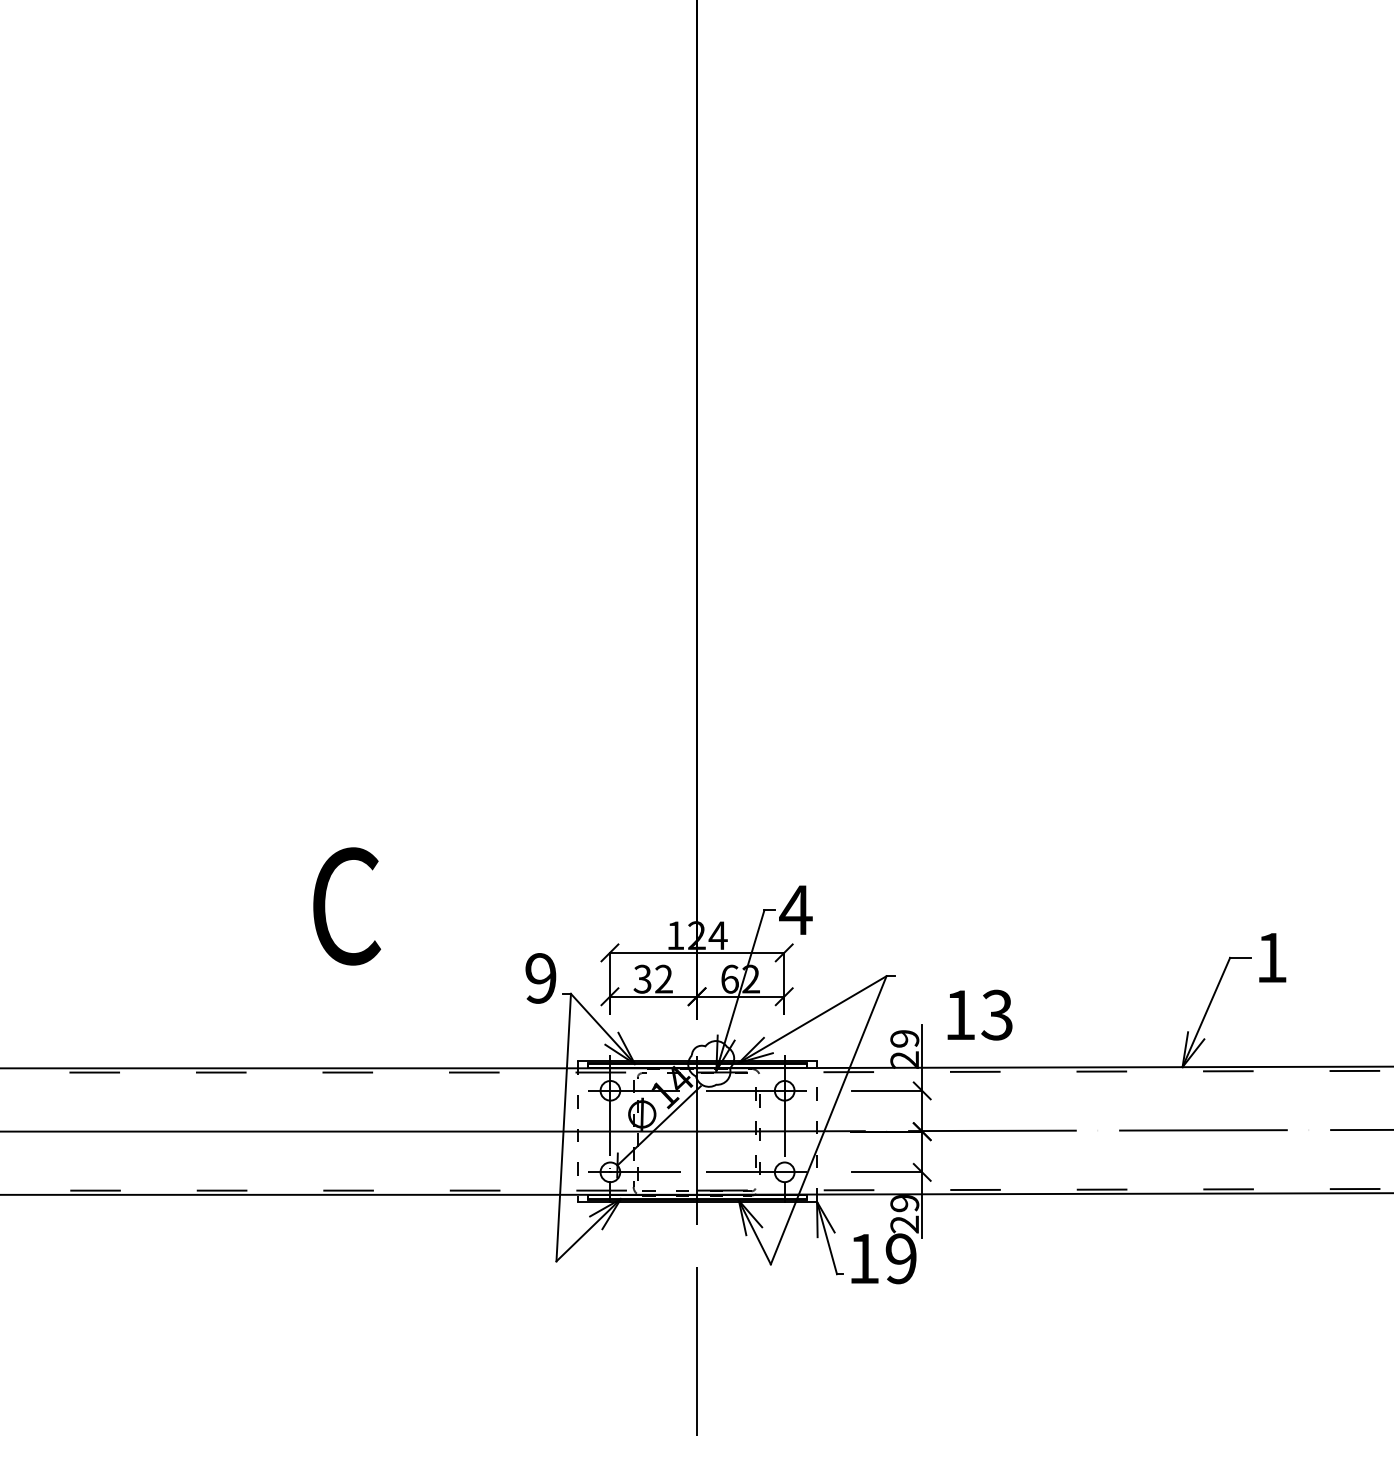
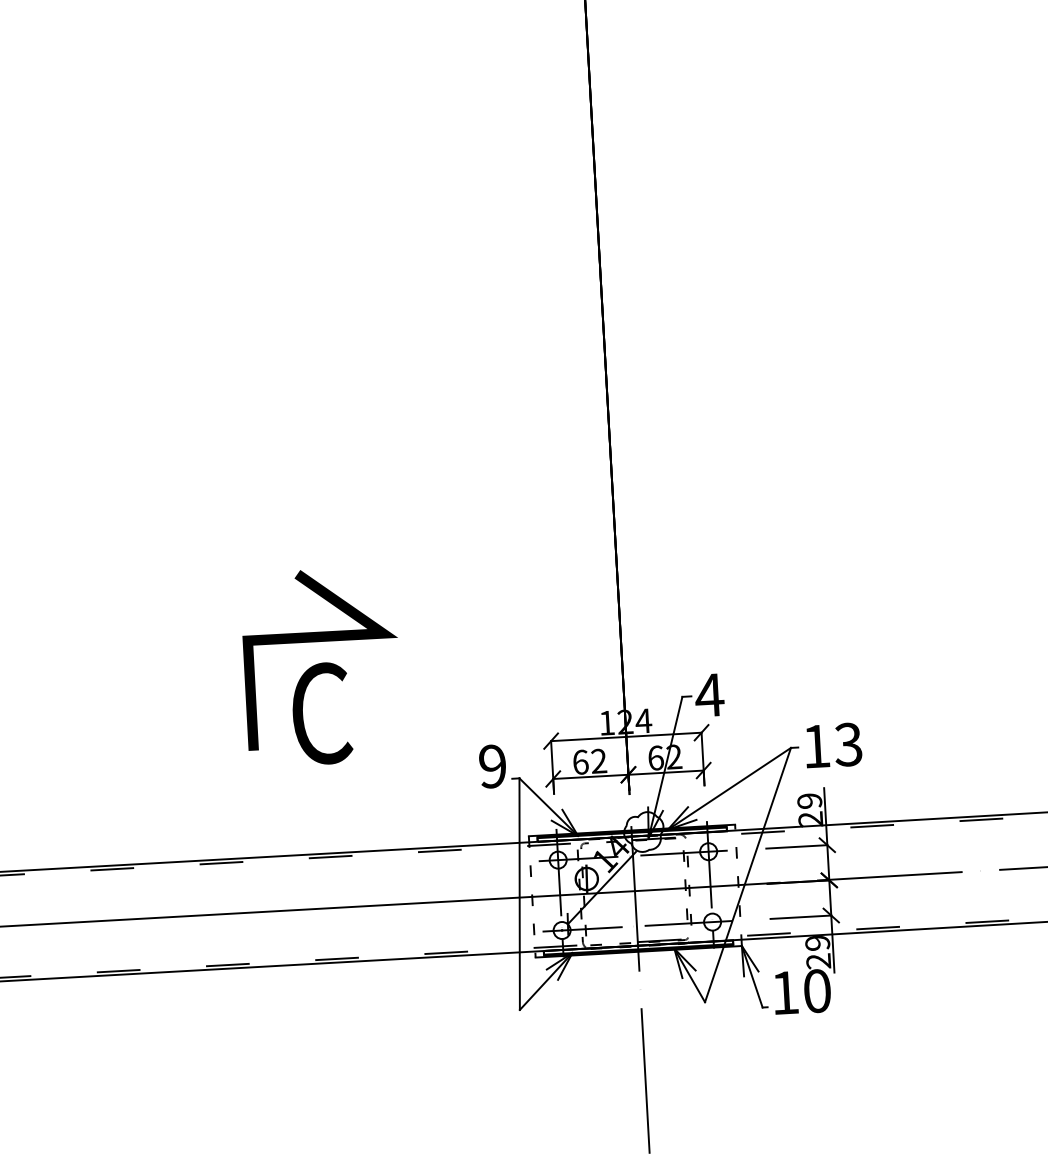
line: (349, 823) -> (320, 642), added
text: (642, 978) -> (580, 761), 32 -> 62
text: (979, 1014) -> (833, 744), moved
text: (900, 1258) -> (816, 990), 19 -> 10

